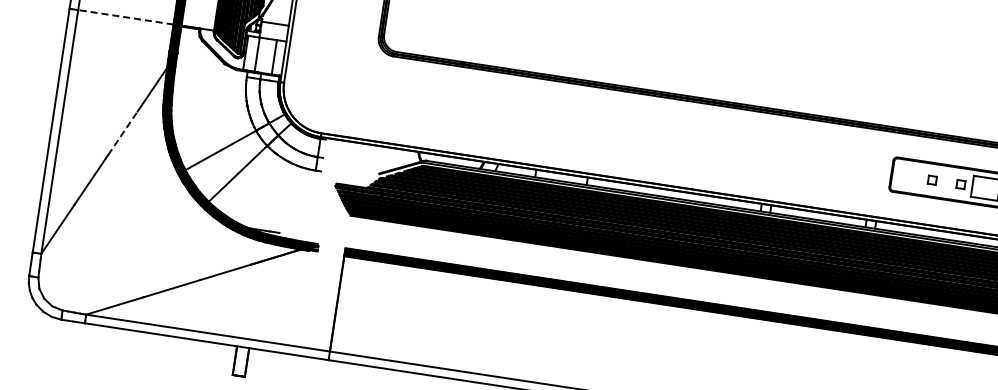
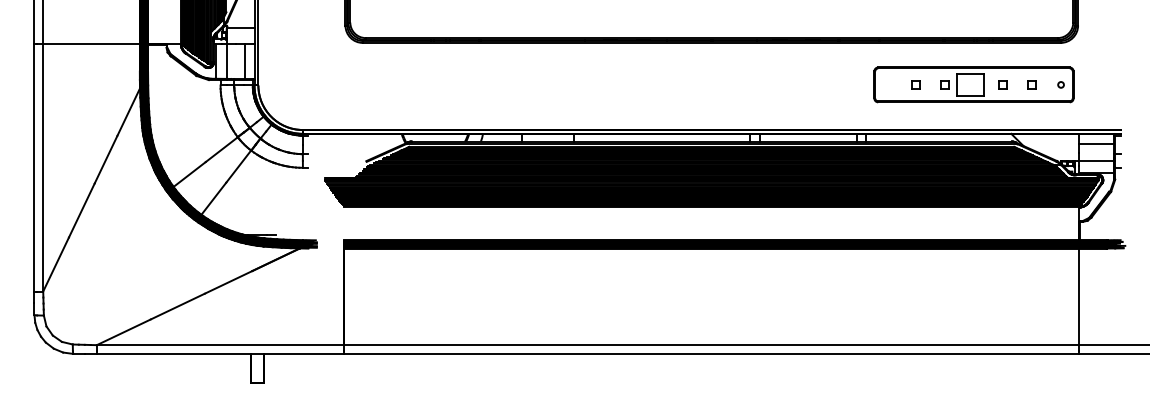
line: (125, 17) -> (91, 44), dashed -> solid
line: (123, 133) -> (106, 159), dashed -> solid

